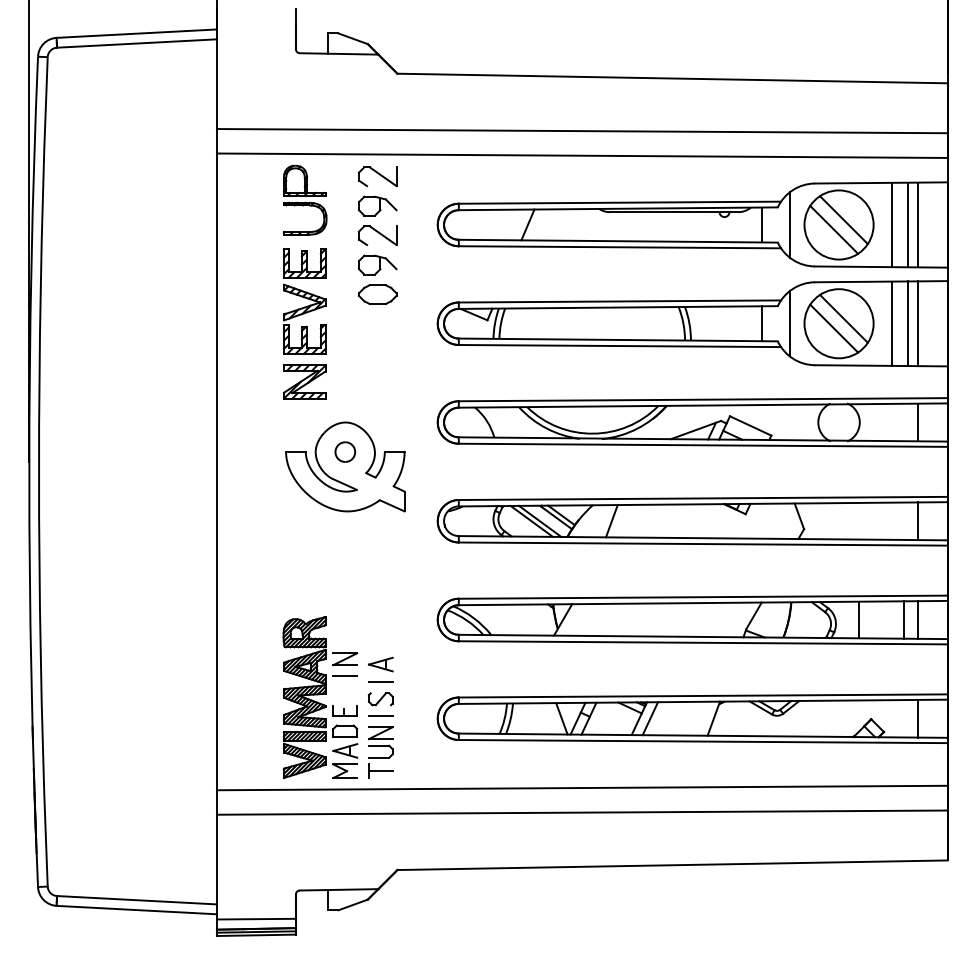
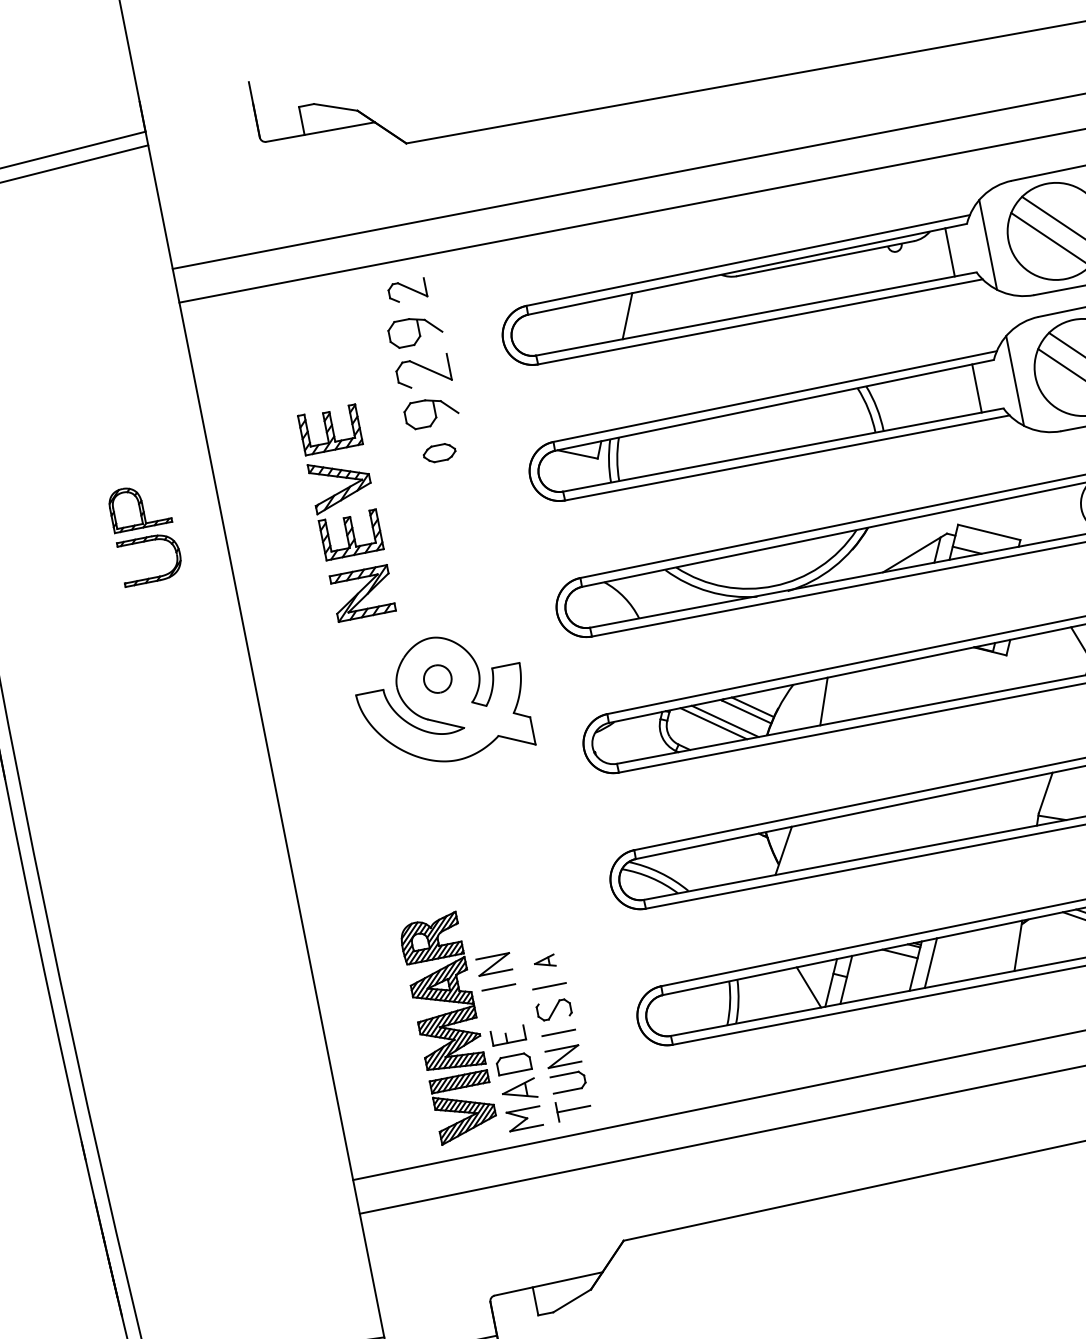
part: (377, 176) -> (406, 290), size x0.7
part: (305, 199) -> (145, 532), moved
part: (377, 294) -> (439, 453), size x0.6
part: (380, 664) -> (544, 962), size x0.6

